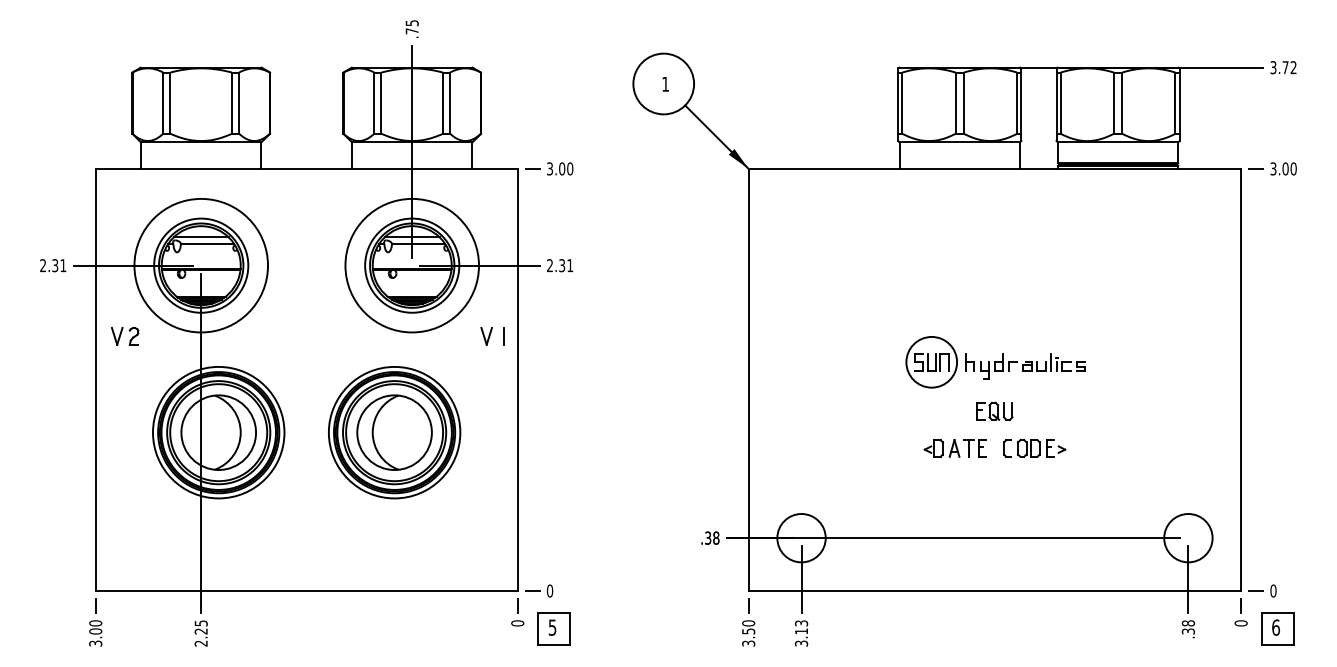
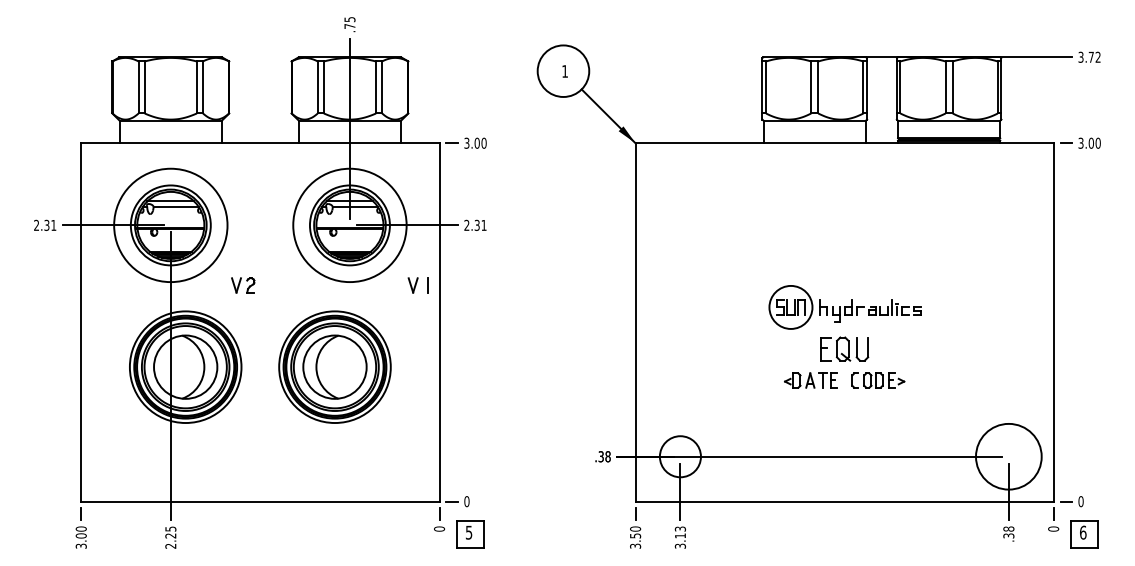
part: (125, 336) -> (243, 285), moved
part: (994, 410) -> (844, 348), size x1.6
circle: (1187, 537) -> (1008, 456), size x1.6

